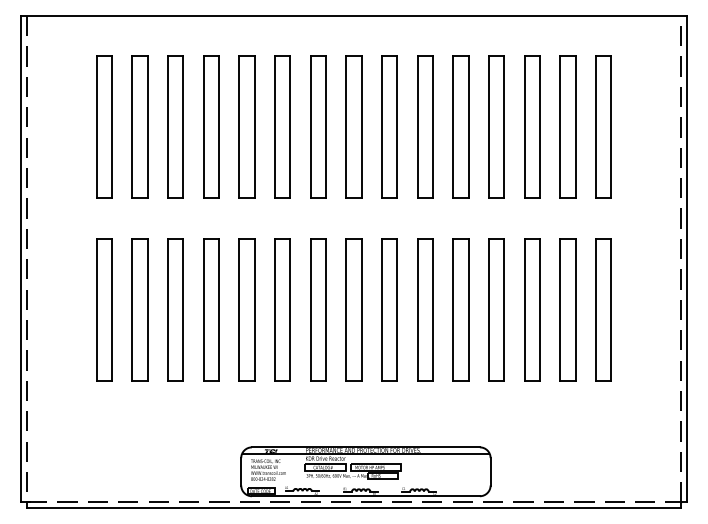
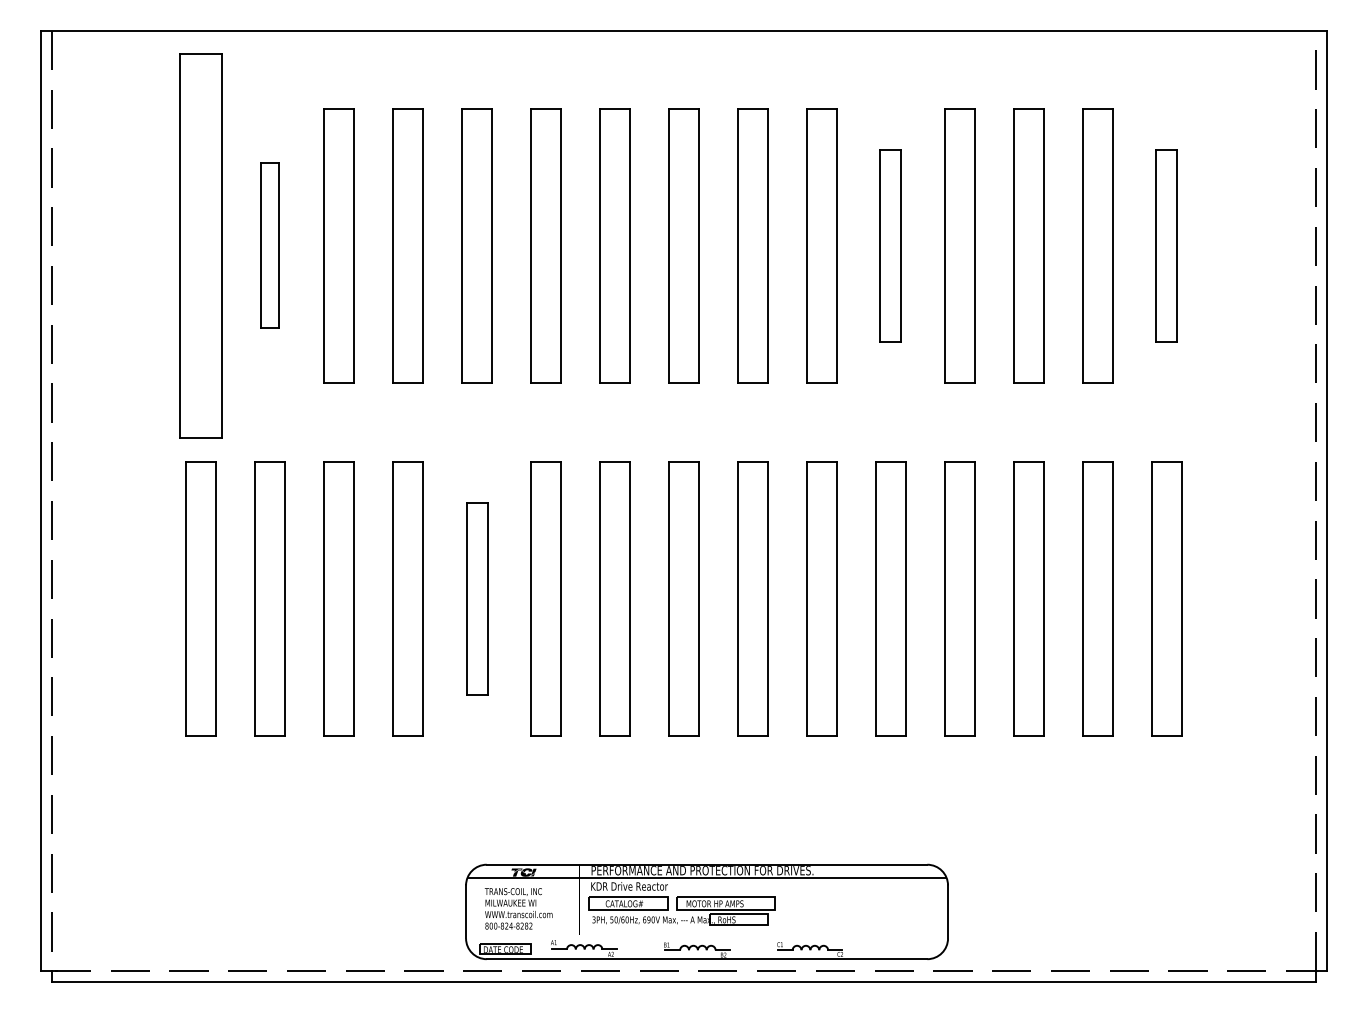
part: (104, 126) -> (201, 244), size x1.4
part: (139, 126) -> (269, 244), size x0.6
part: (460, 126) -> (889, 244), size x0.7
part: (603, 126) -> (1166, 244), size x0.7
part: (246, 309) -> (476, 598), size x0.7

